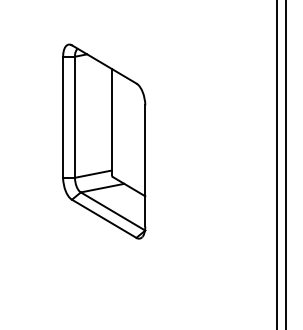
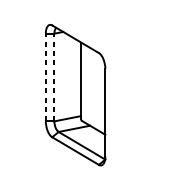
line: (63, 117) -> (46, 77), solid -> dashed
line: (74, 117) -> (54, 77), solid -> dashed

